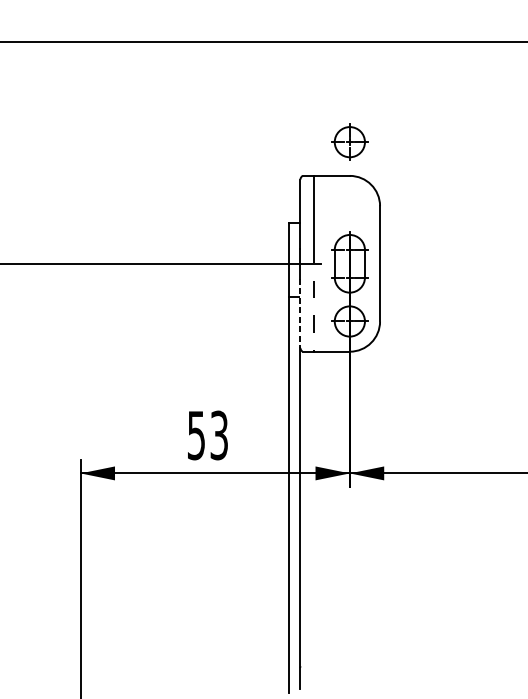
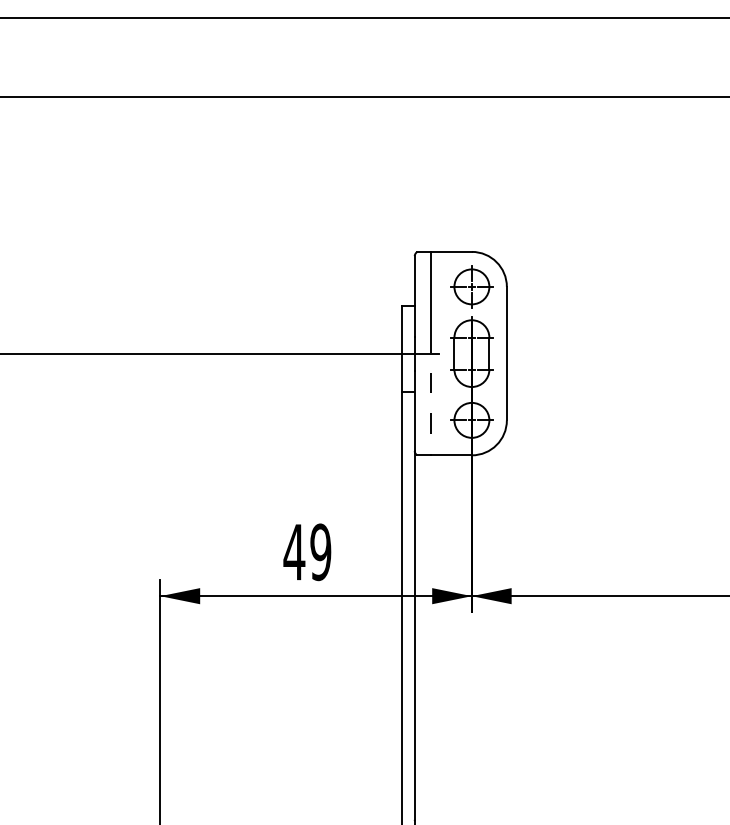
part: (349, 141) -> (471, 286), moved
line: (300, 313) -> (414, 411), dashed -> solid
text: (207, 435) -> (307, 552), 53 -> 49

